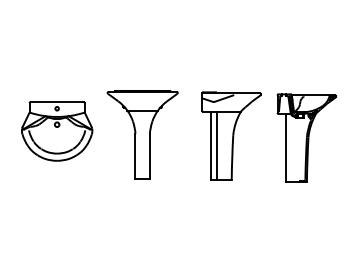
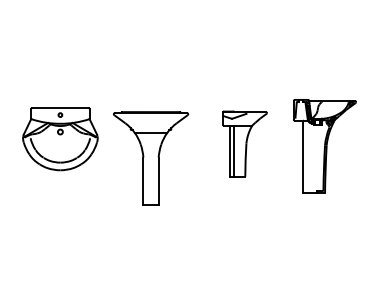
part: (142, 134) -> (150, 158), moved
part: (231, 135) -> (245, 143), size x0.7

